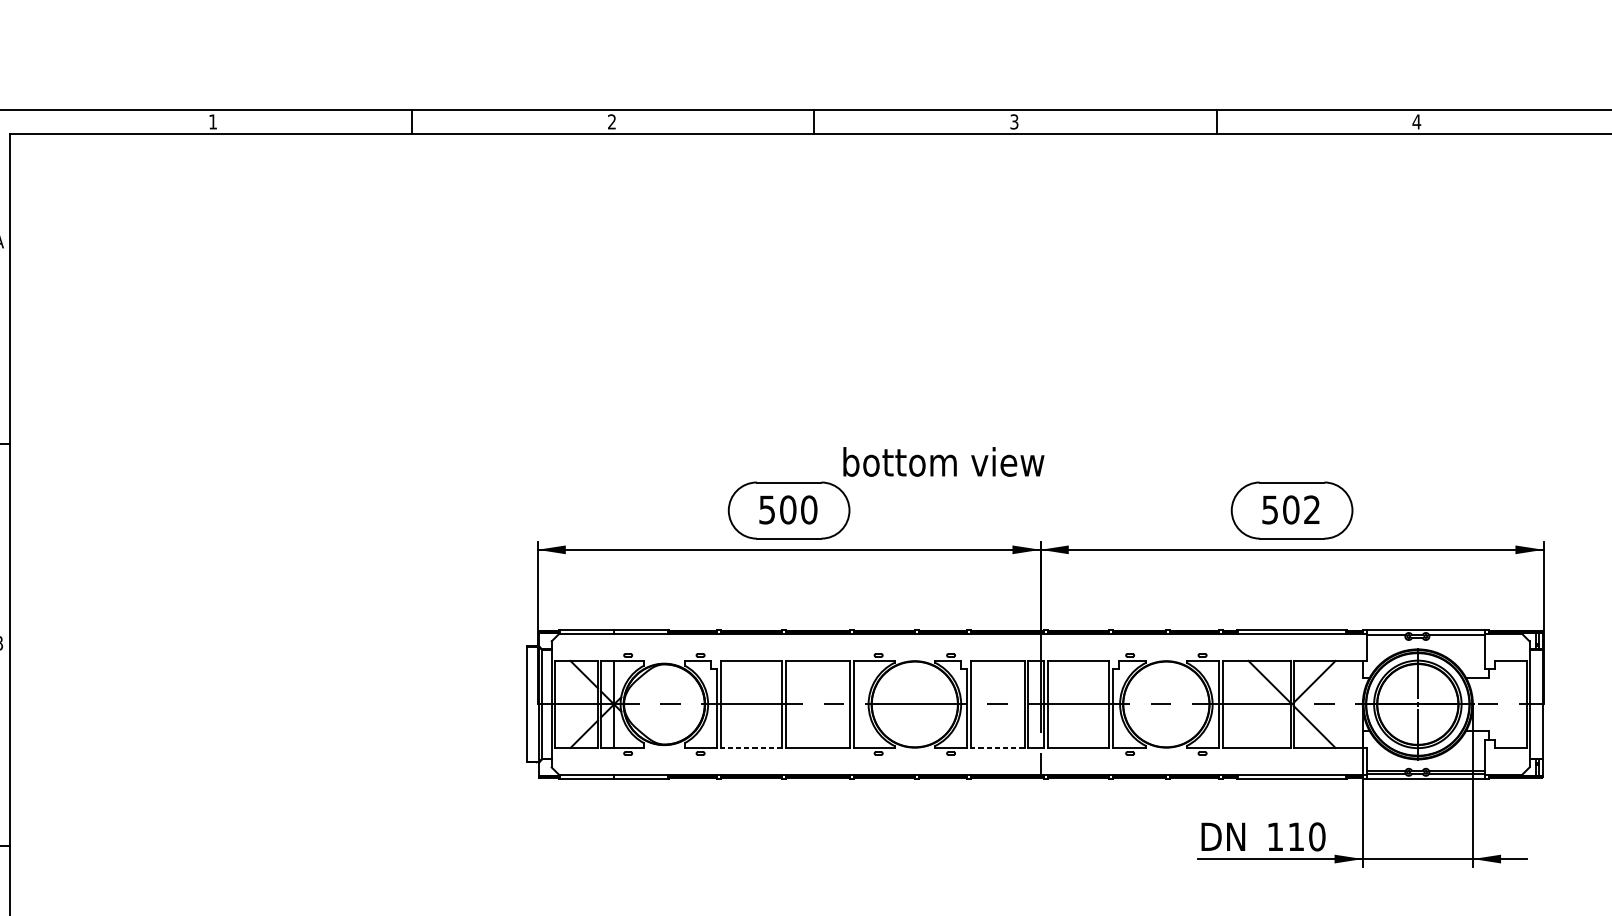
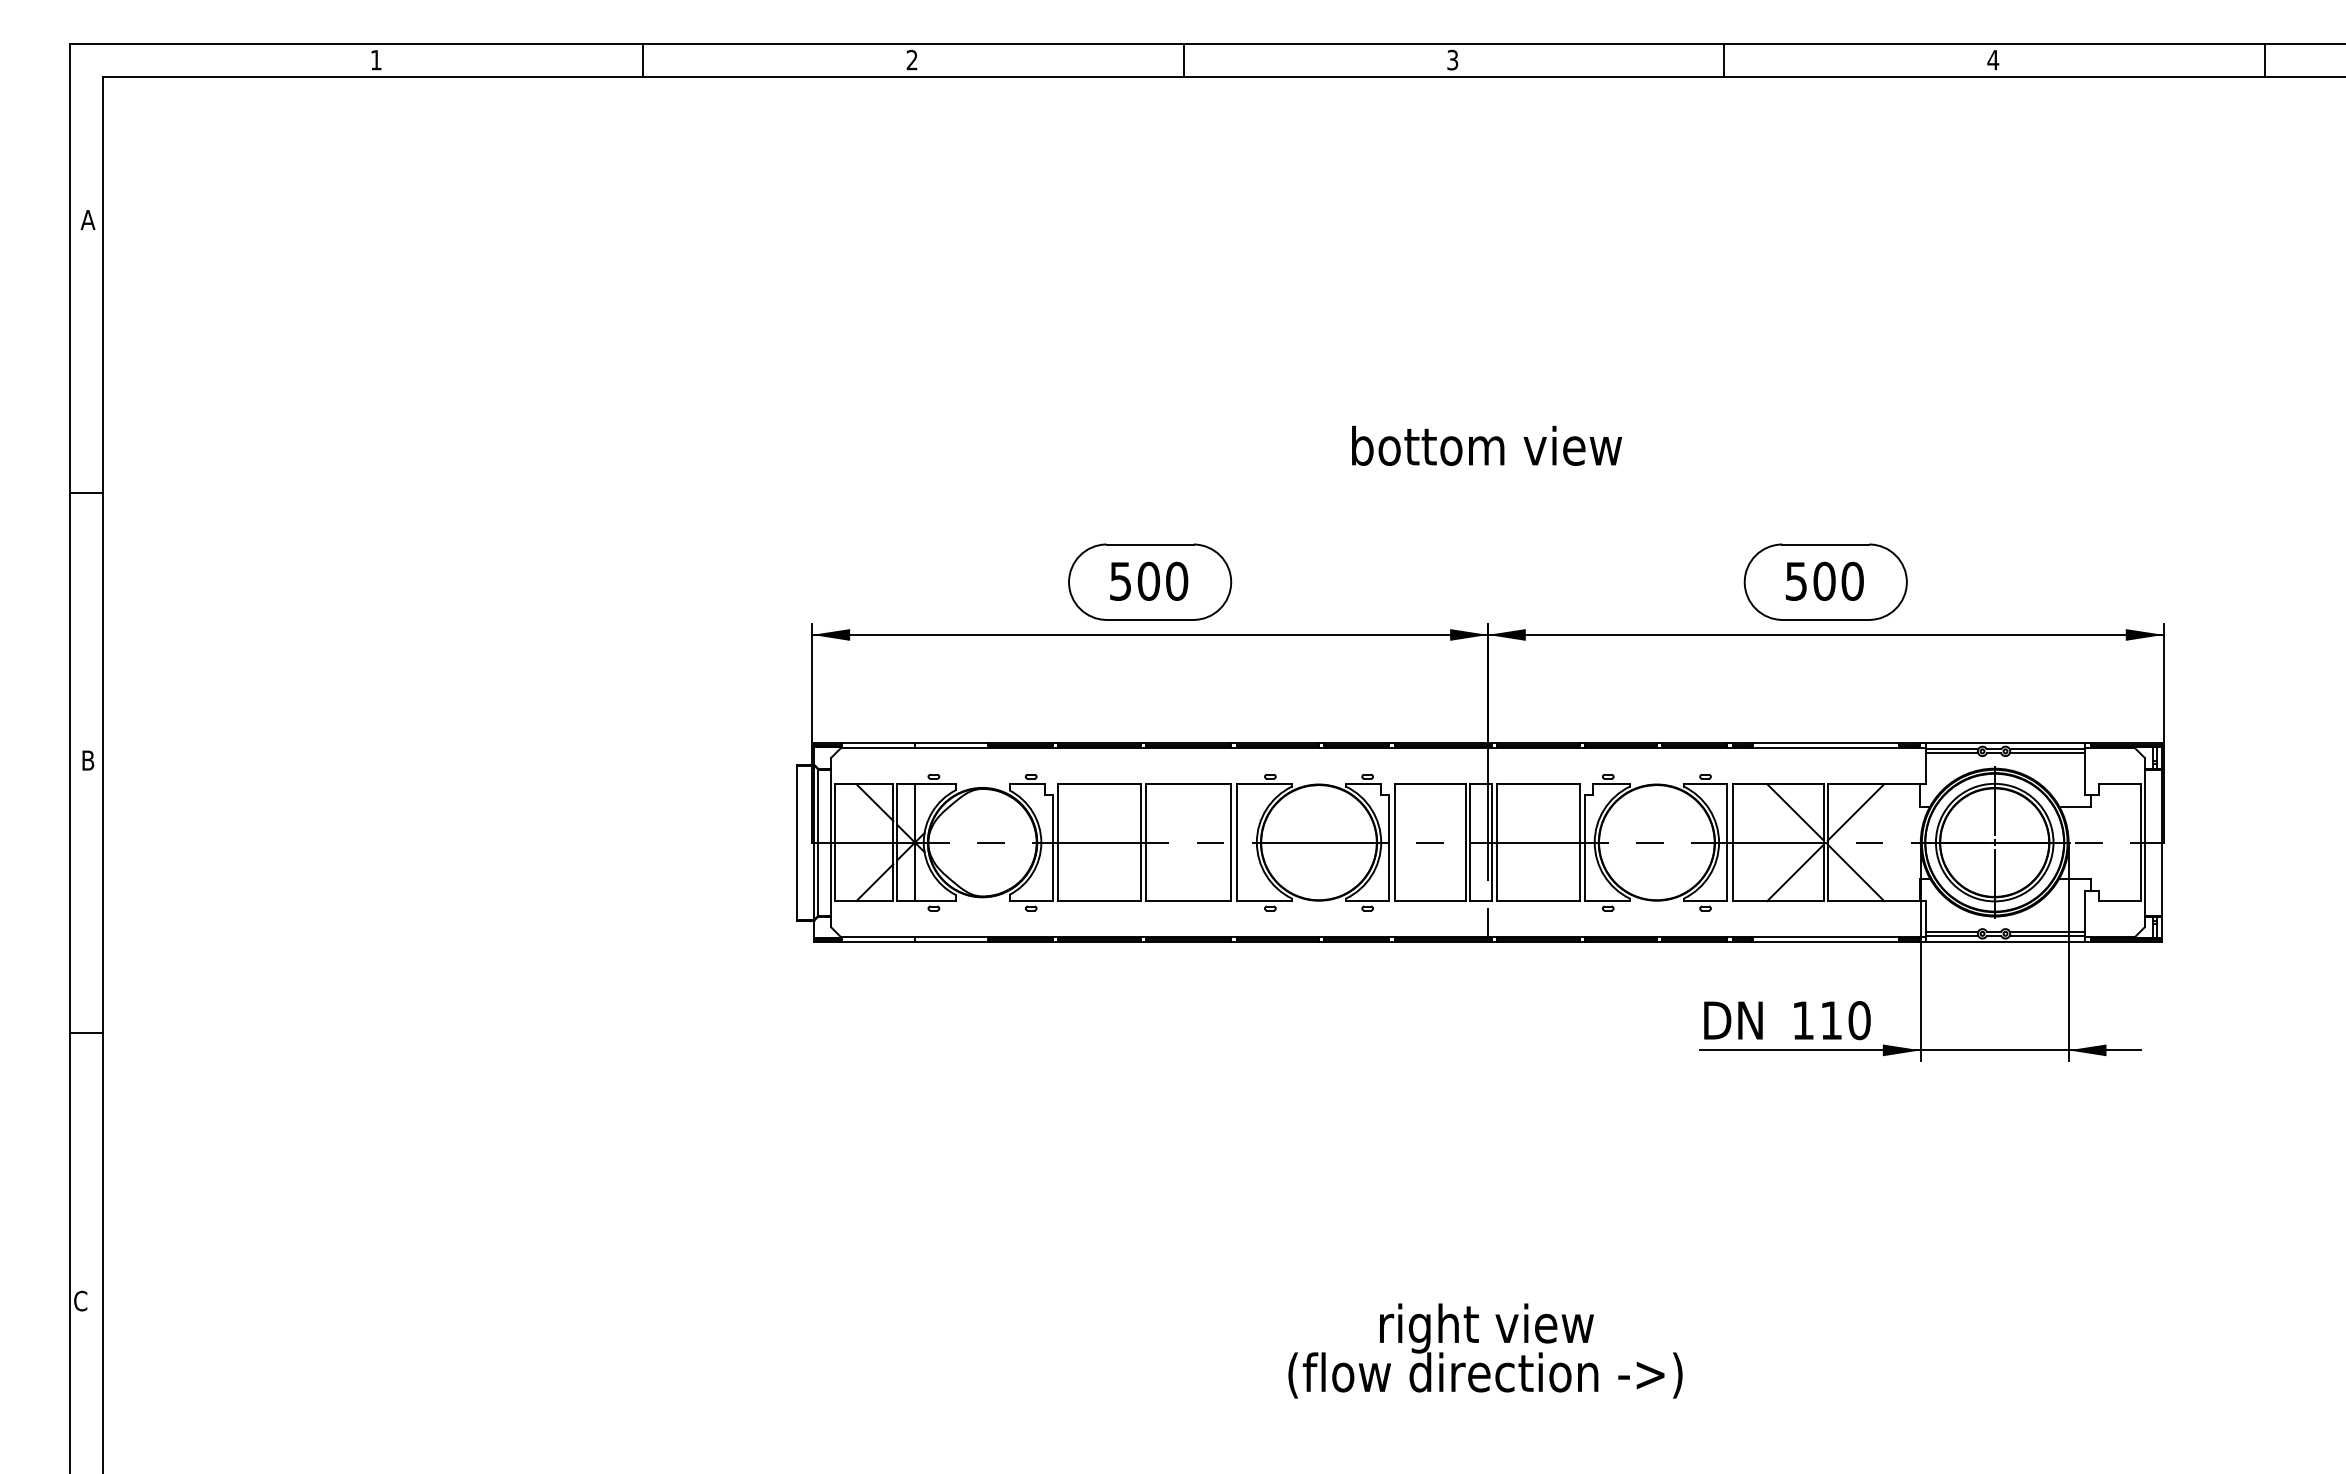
text: (944, 461) -> (1487, 445), moved
text: (1311, 509) -> (1852, 580), 502 -> 500
line: (1385, 638) -> (1951, 753), added
line: (1457, 638) -> (2047, 753), added
line: (1269, 726) -> (1795, 872), added
line: (750, 748) -> (1098, 901), dashed -> solid
line: (997, 748) -> (1430, 901), dashed -> solid

